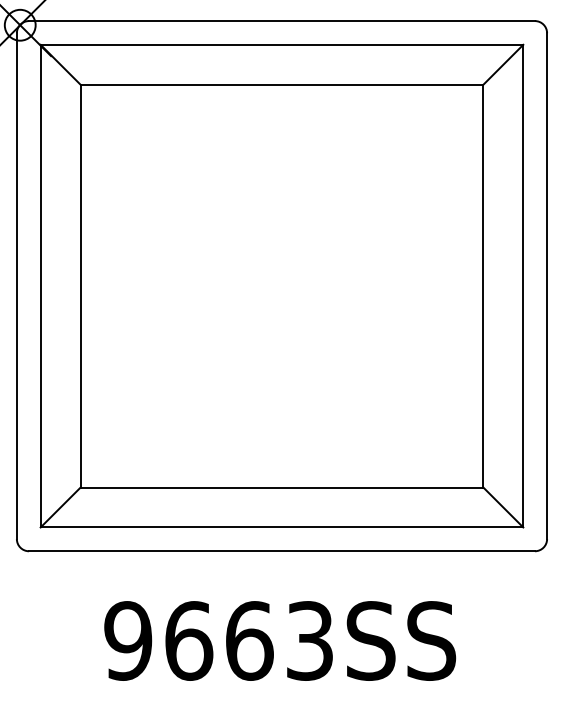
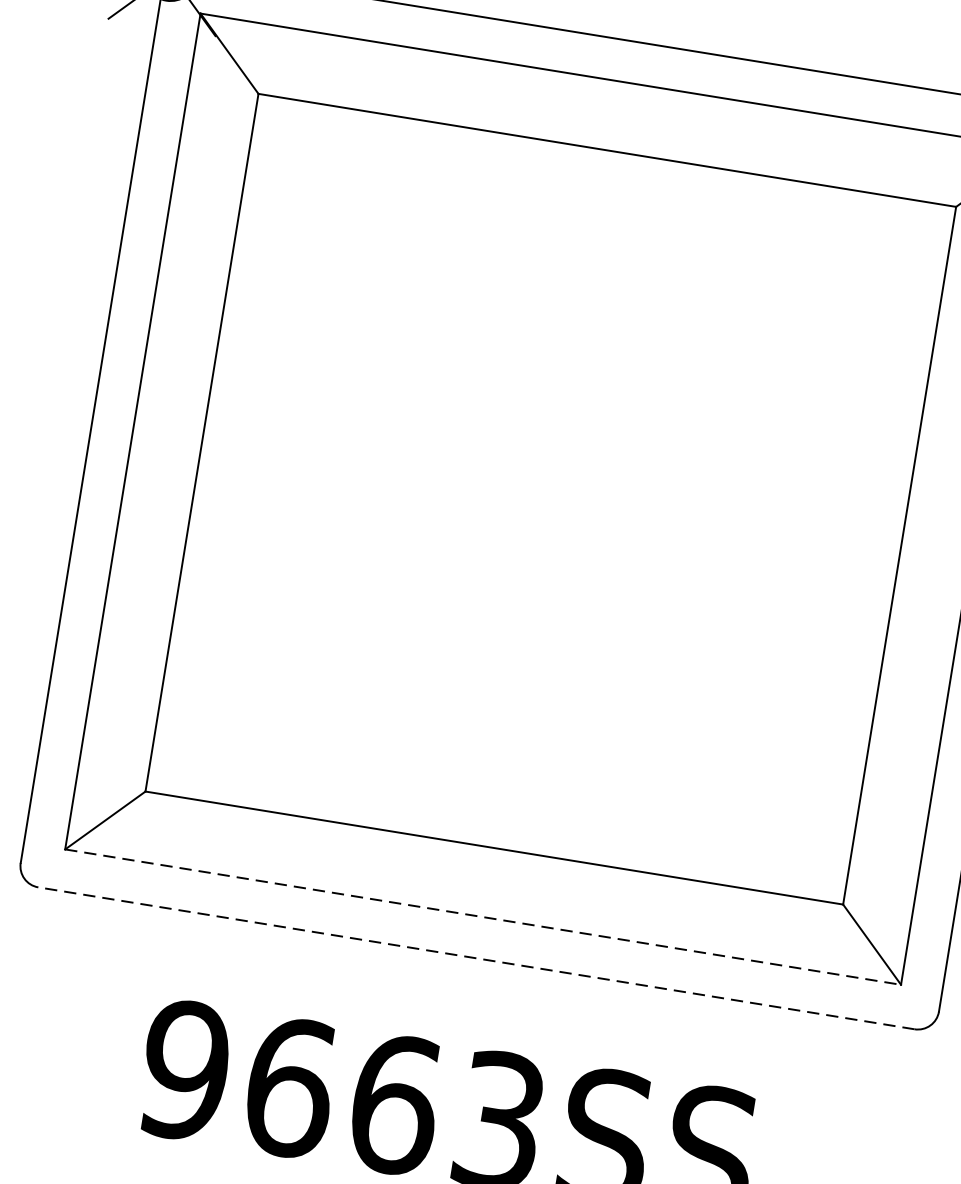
line: (282, 527) -> (483, 917), solid -> dashed
line: (281, 551) -> (475, 958), solid -> dashed

